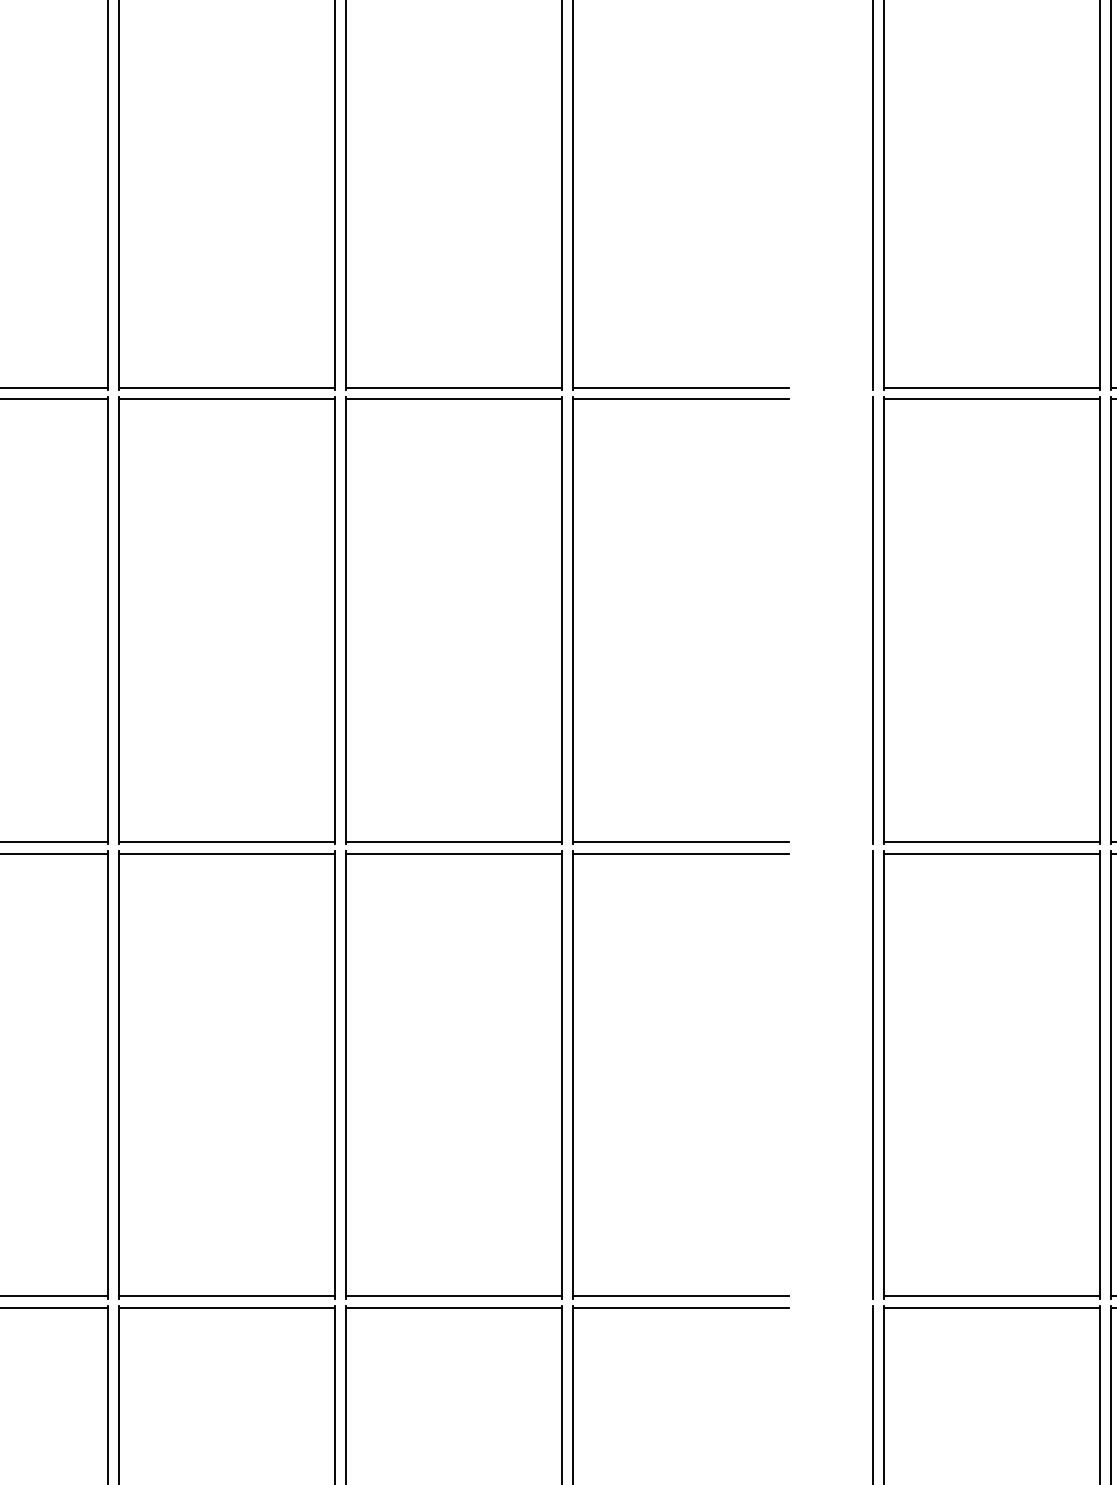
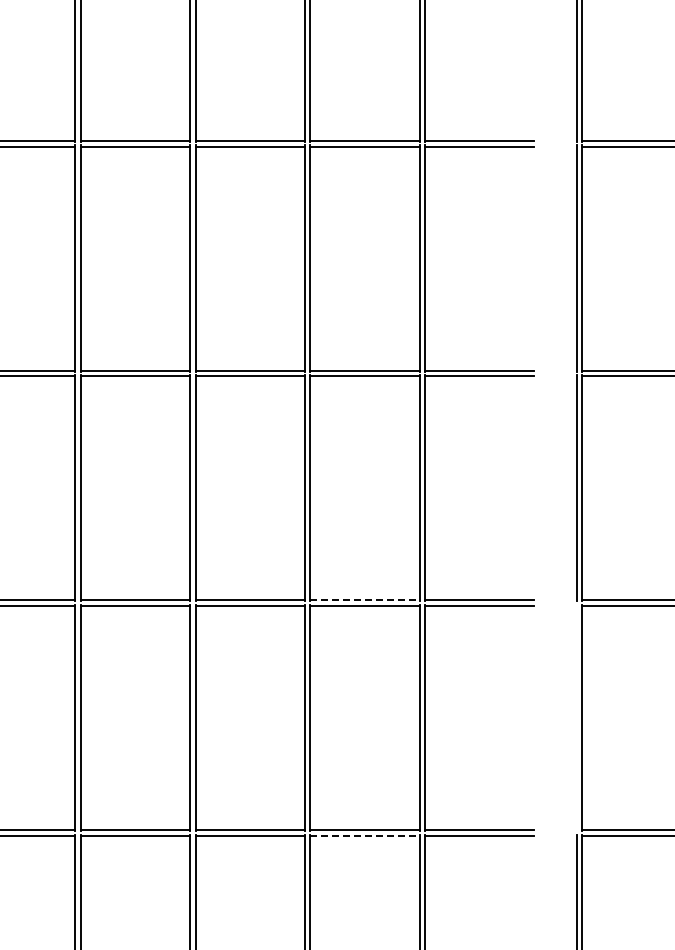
line: (455, 842) -> (365, 600), solid -> dashed
line: (872, 1073) -> (576, 717), removed
line: (455, 1307) -> (365, 835), solid -> dashed

